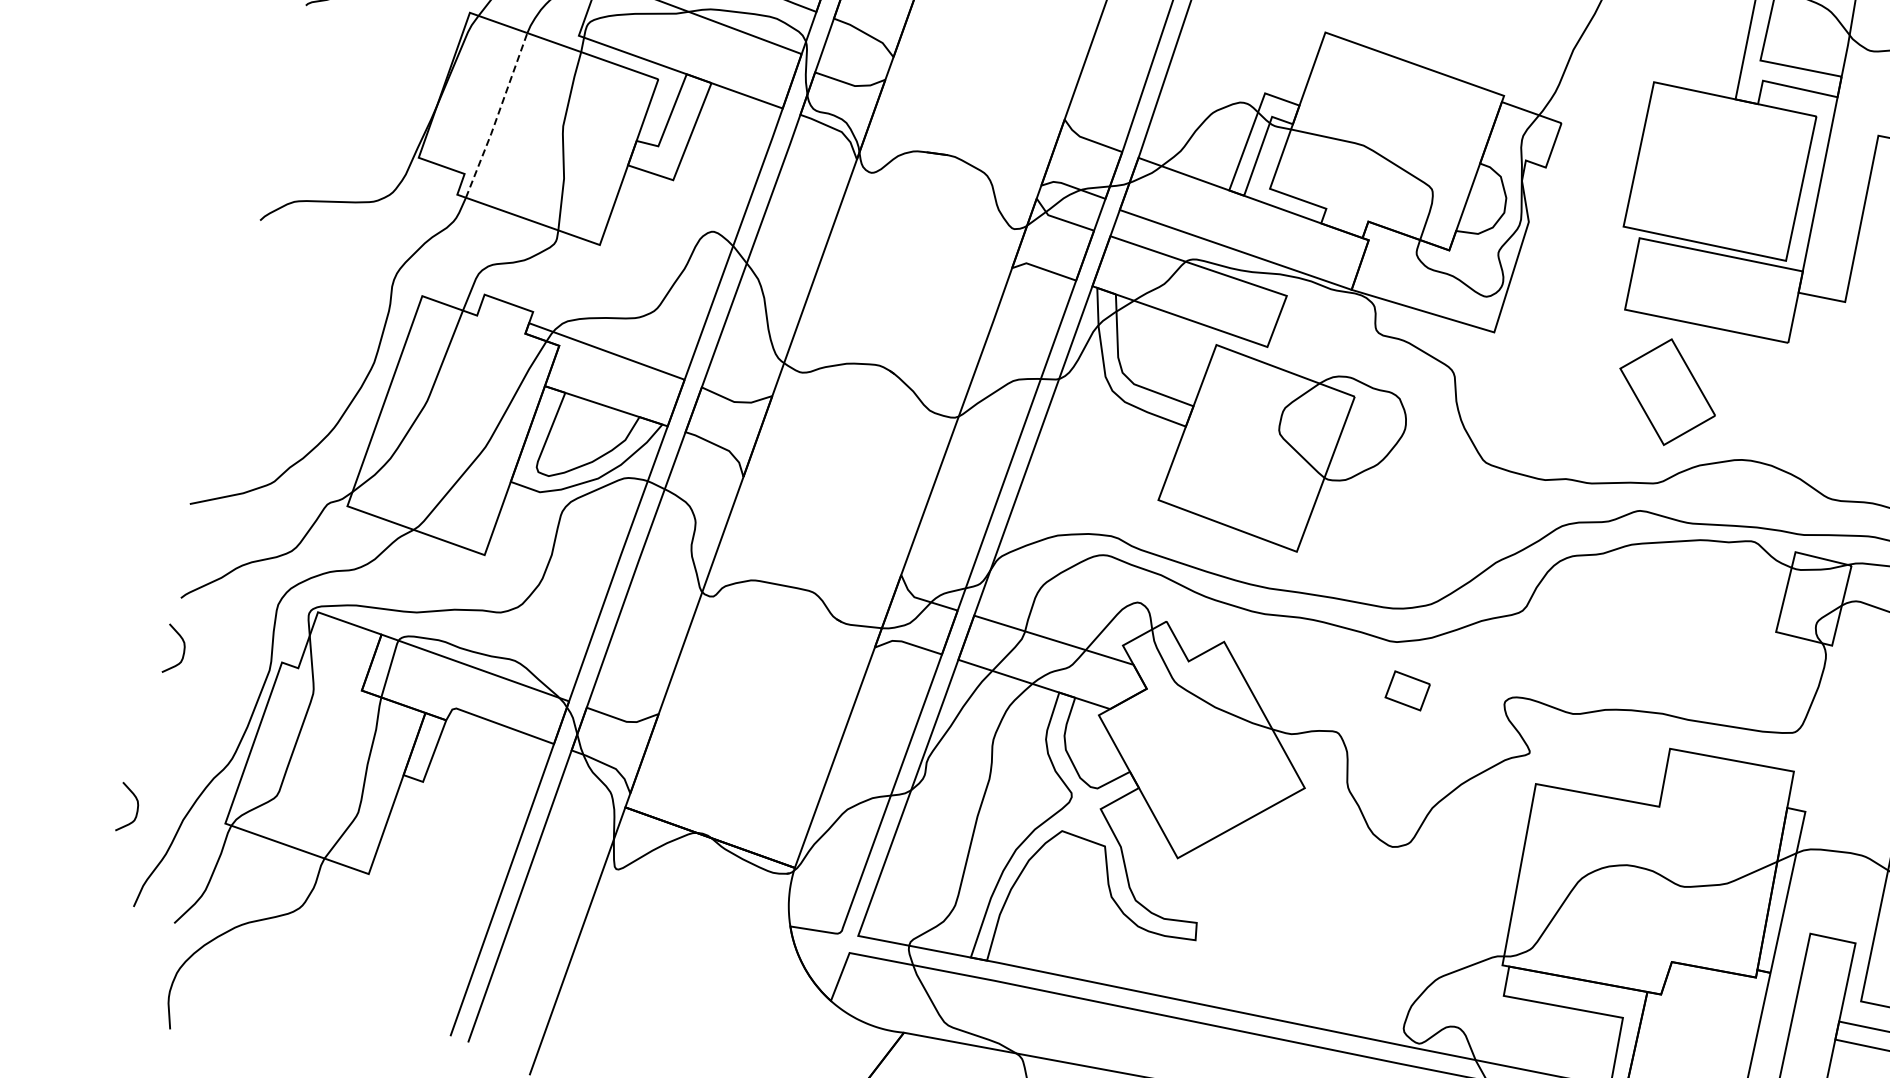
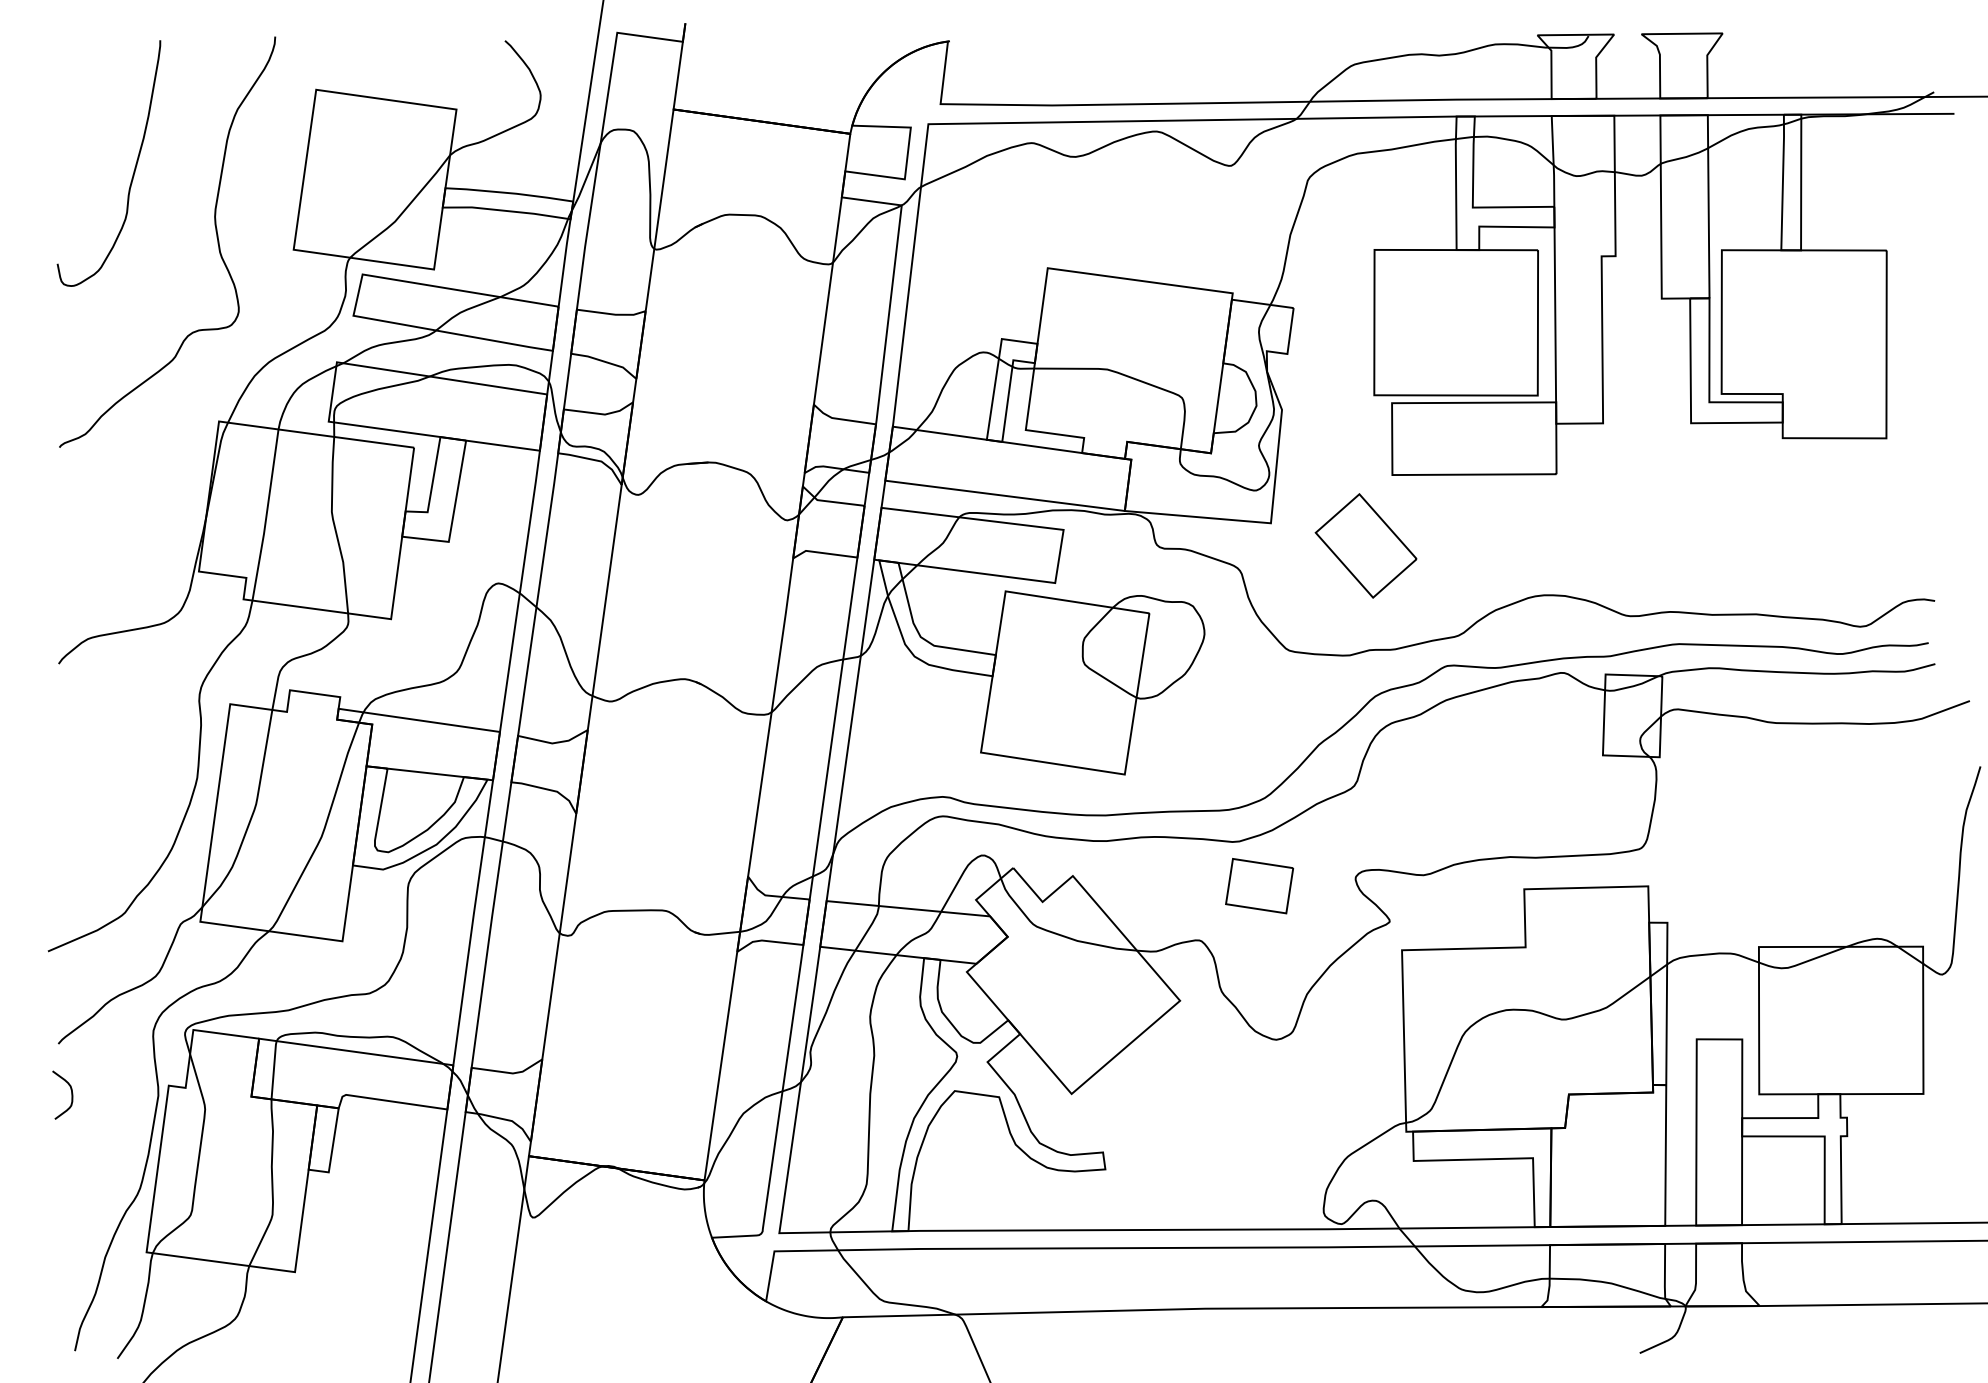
line: (497, 116) -> (266, 515), dashed -> solid
part: (1667, 391) -> (1365, 545), moved
part: (1407, 691) -> (1259, 886), size x1.67
curve: (136, 809) -> (58, 1256), removed

